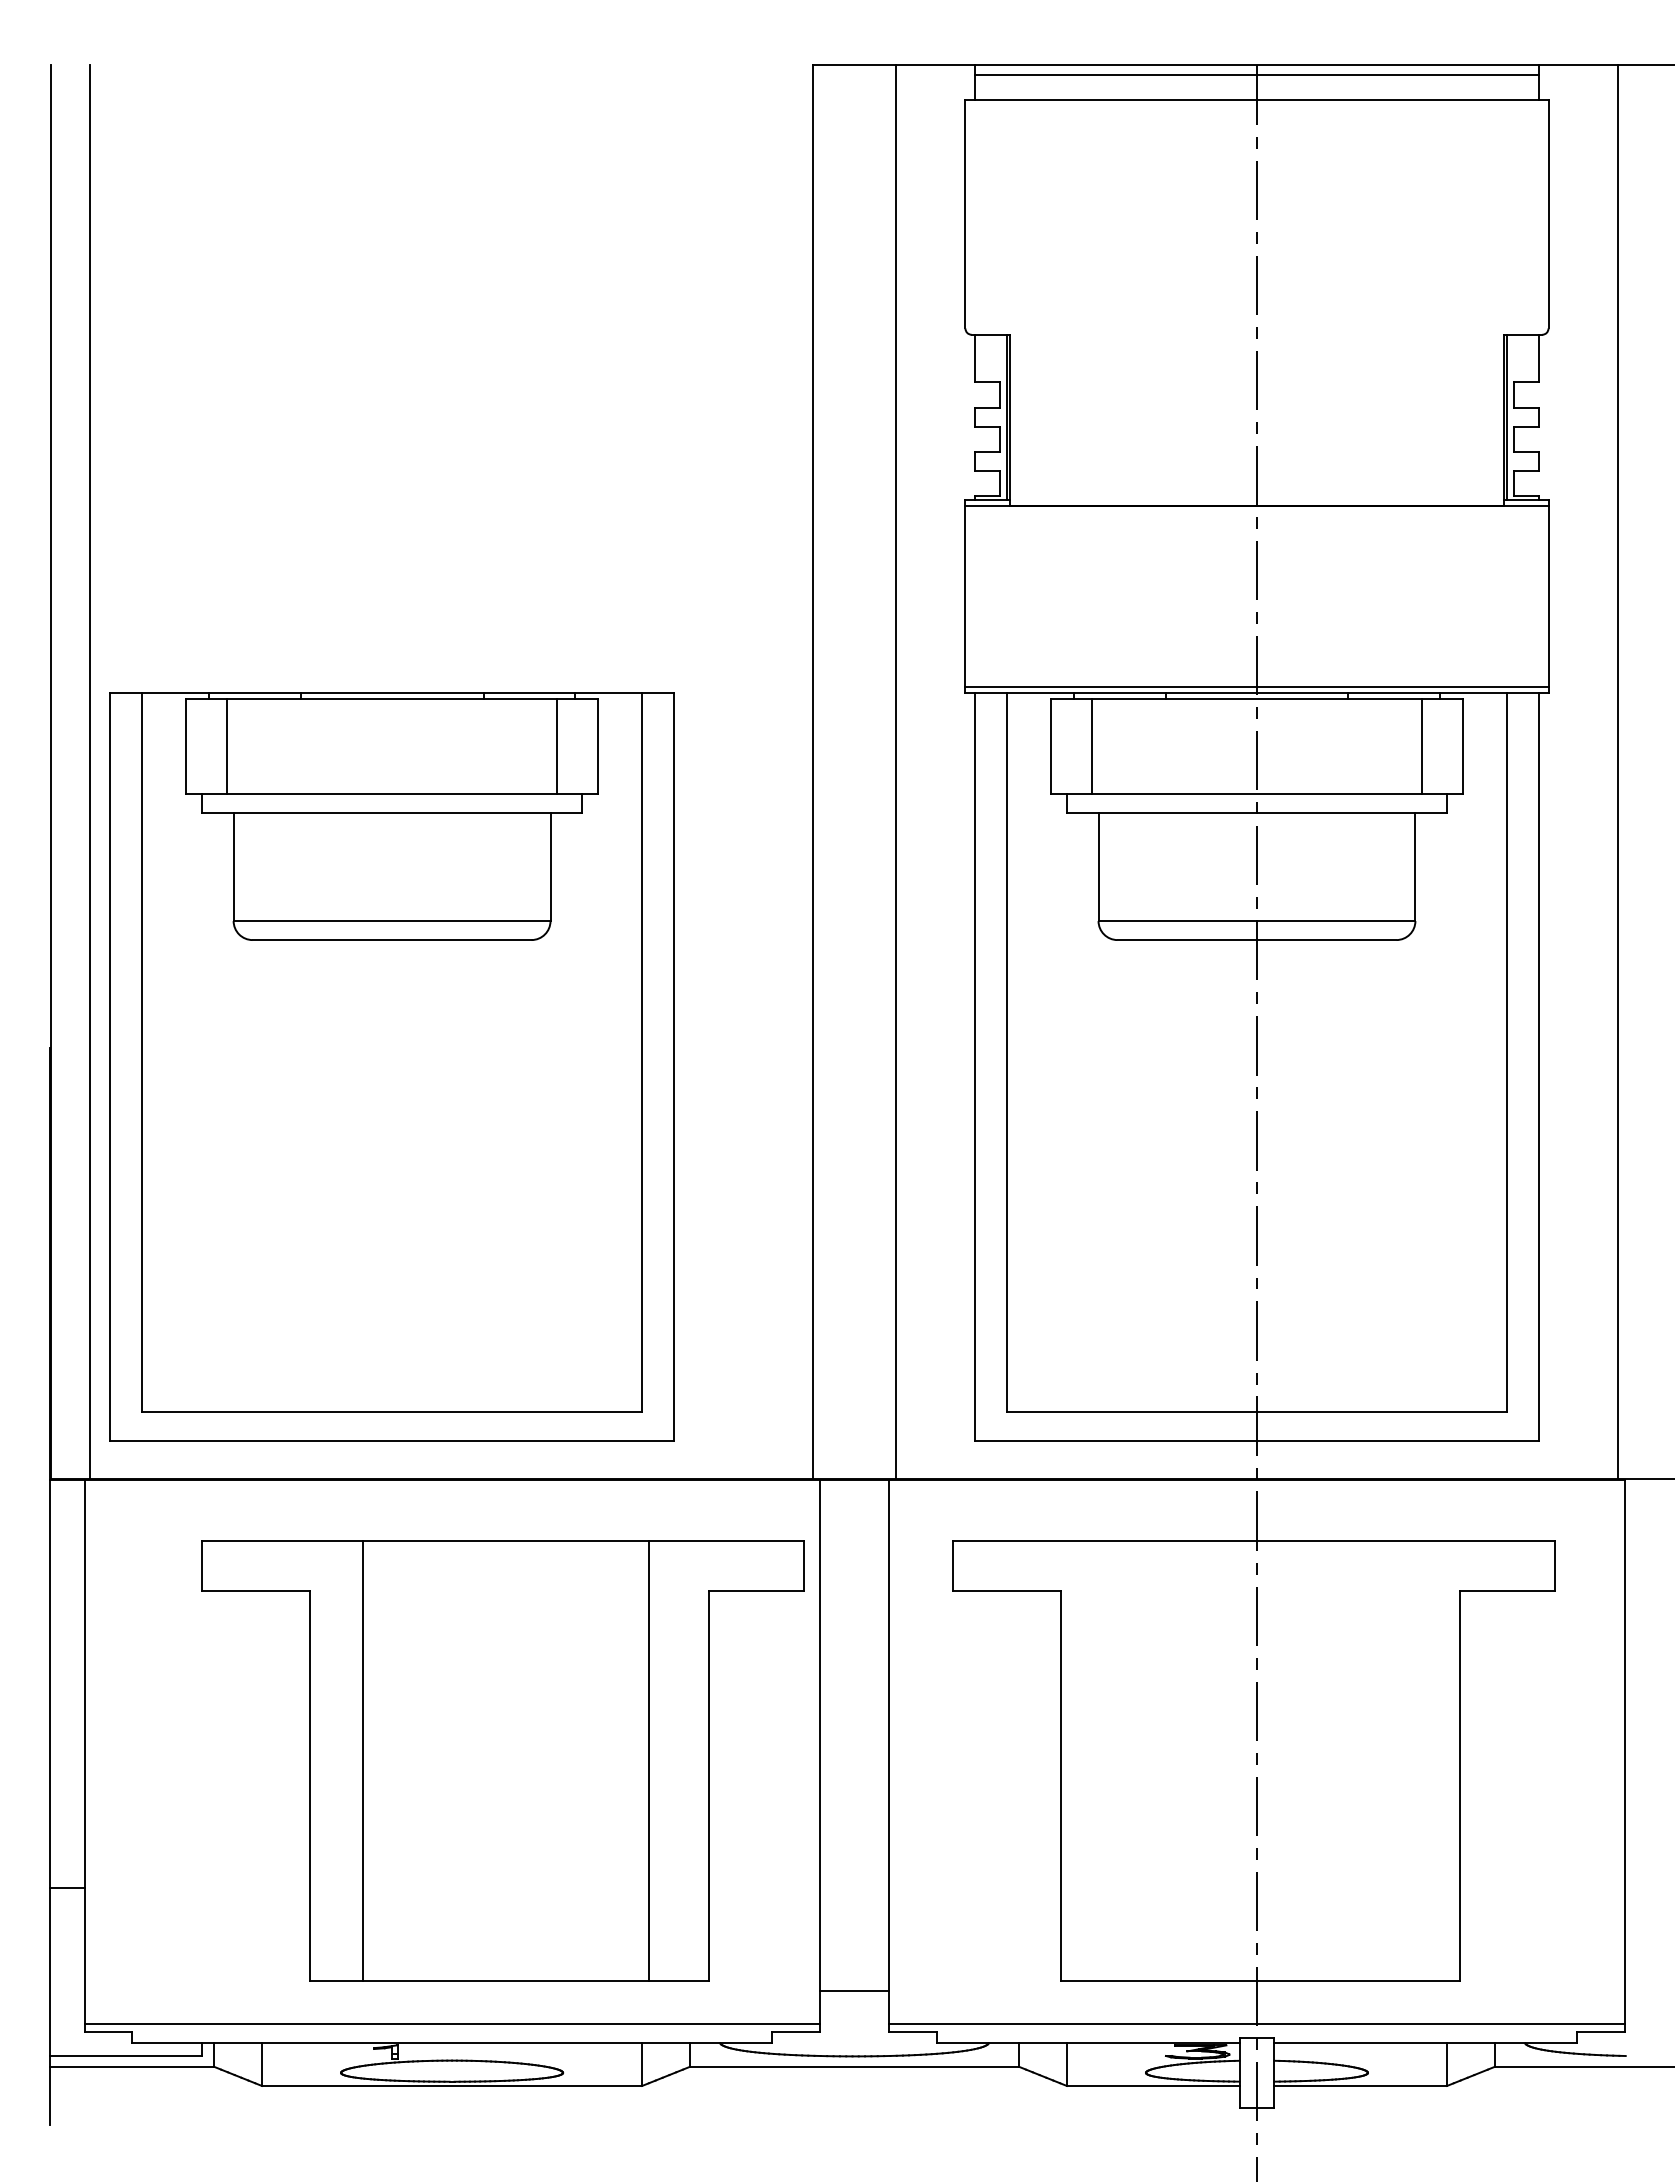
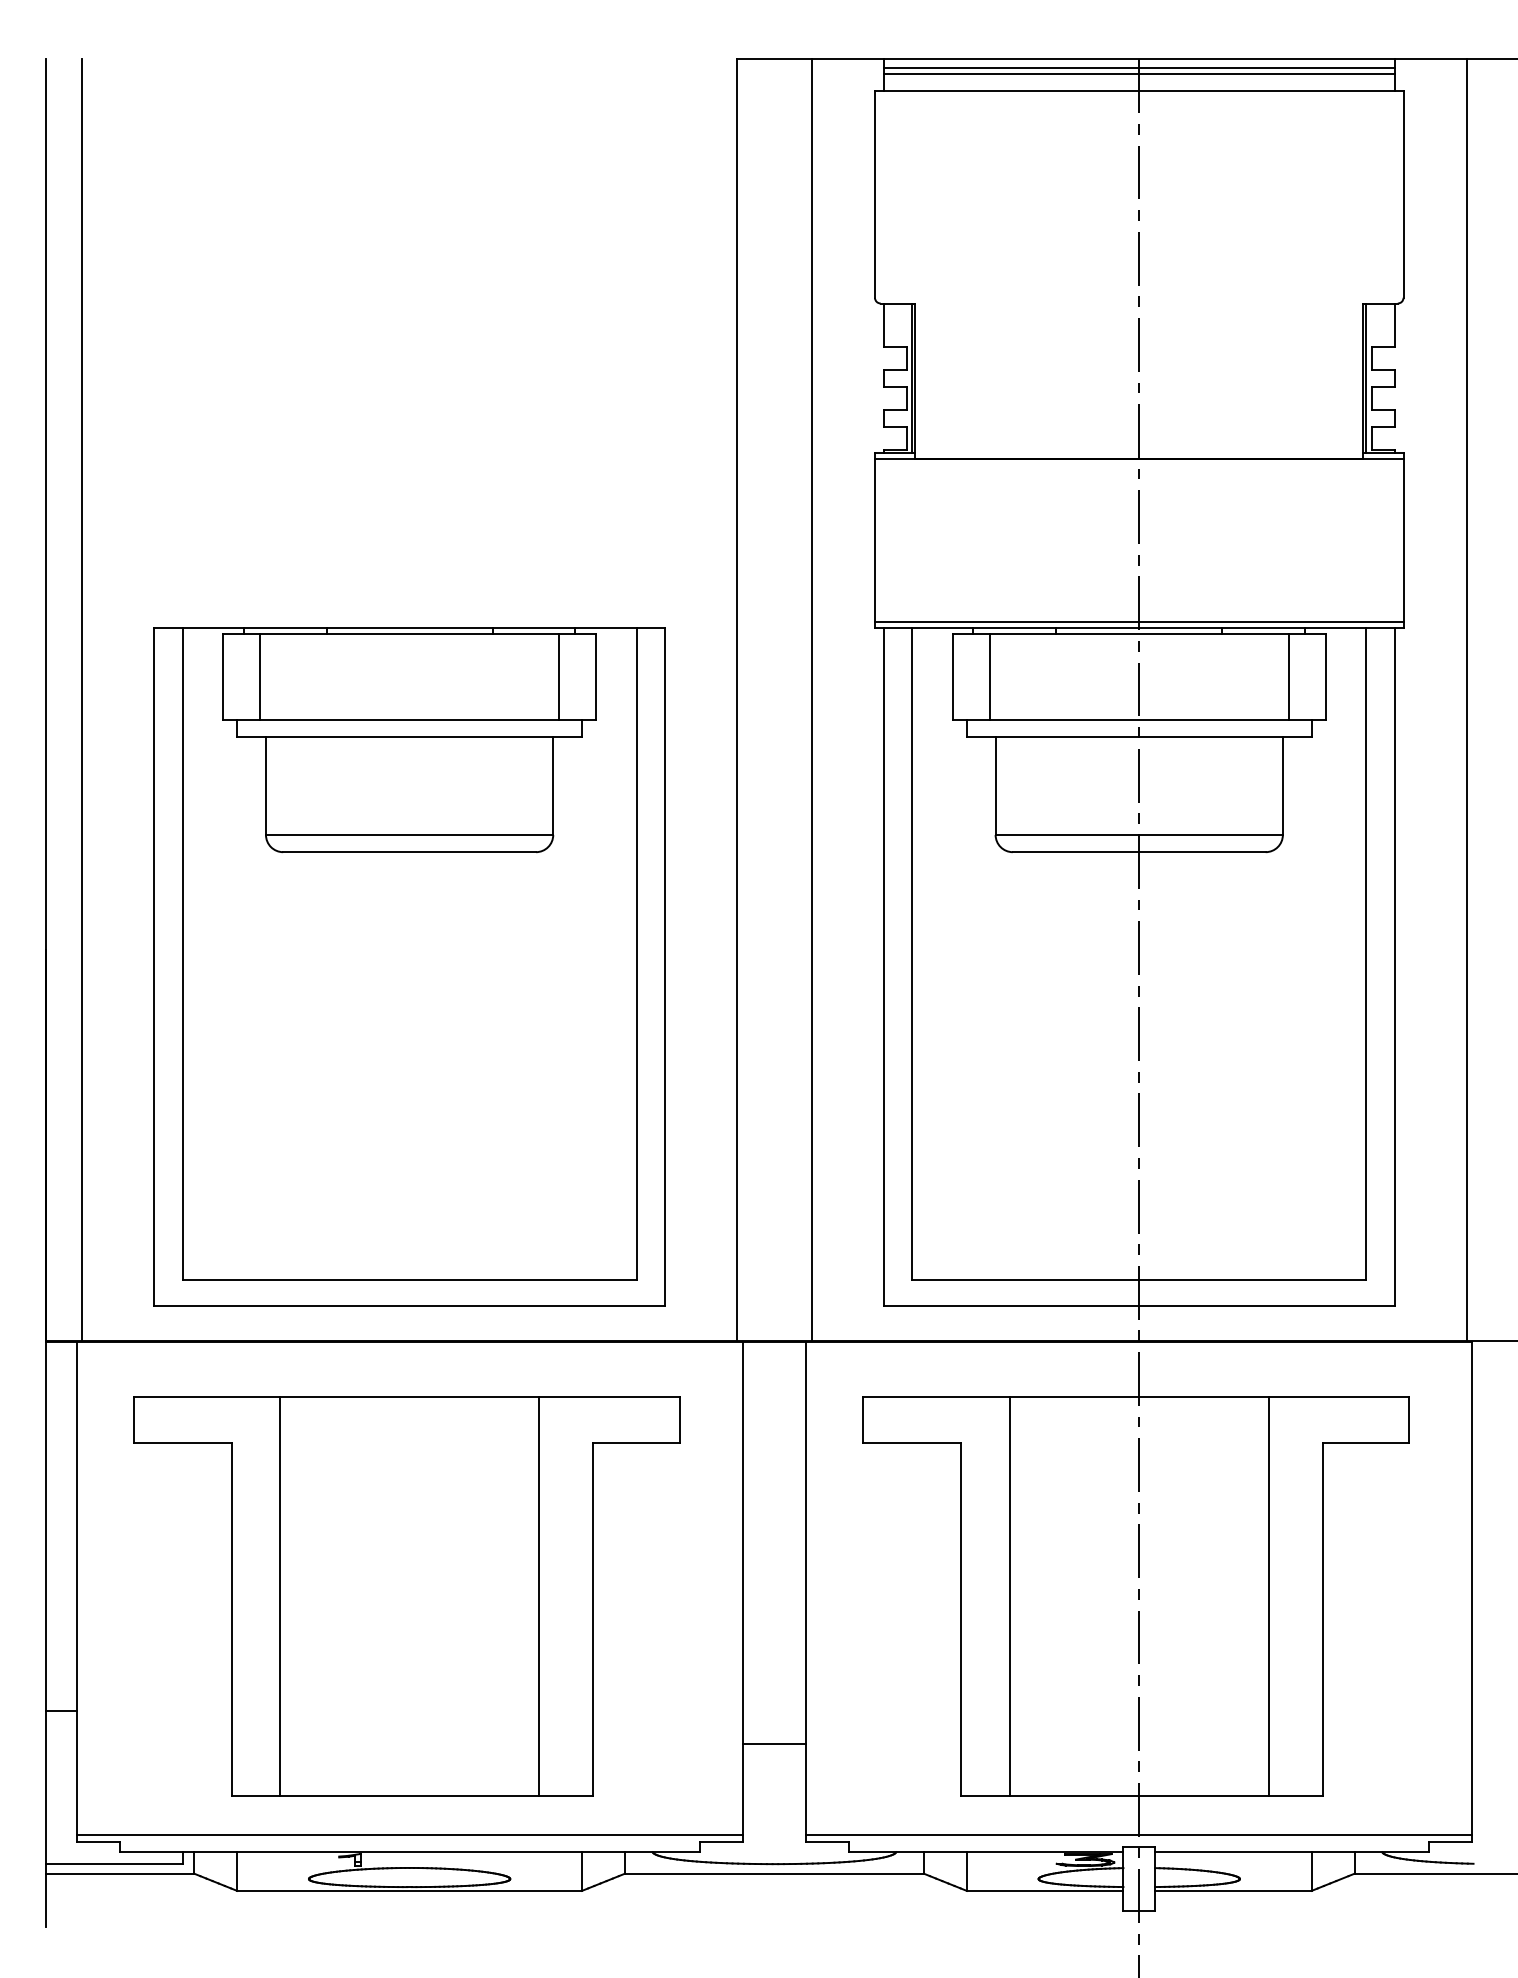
line: (1256, 81) -> (1138, 73), added
part: (391, 1066) -> (409, 966), moved
part: (502, 1760) -> (406, 1595), moved
line: (1114, 1760) -> (1010, 1595), added
line: (1399, 1760) -> (1268, 1595), added
line: (854, 1991) -> (774, 1744), moved

